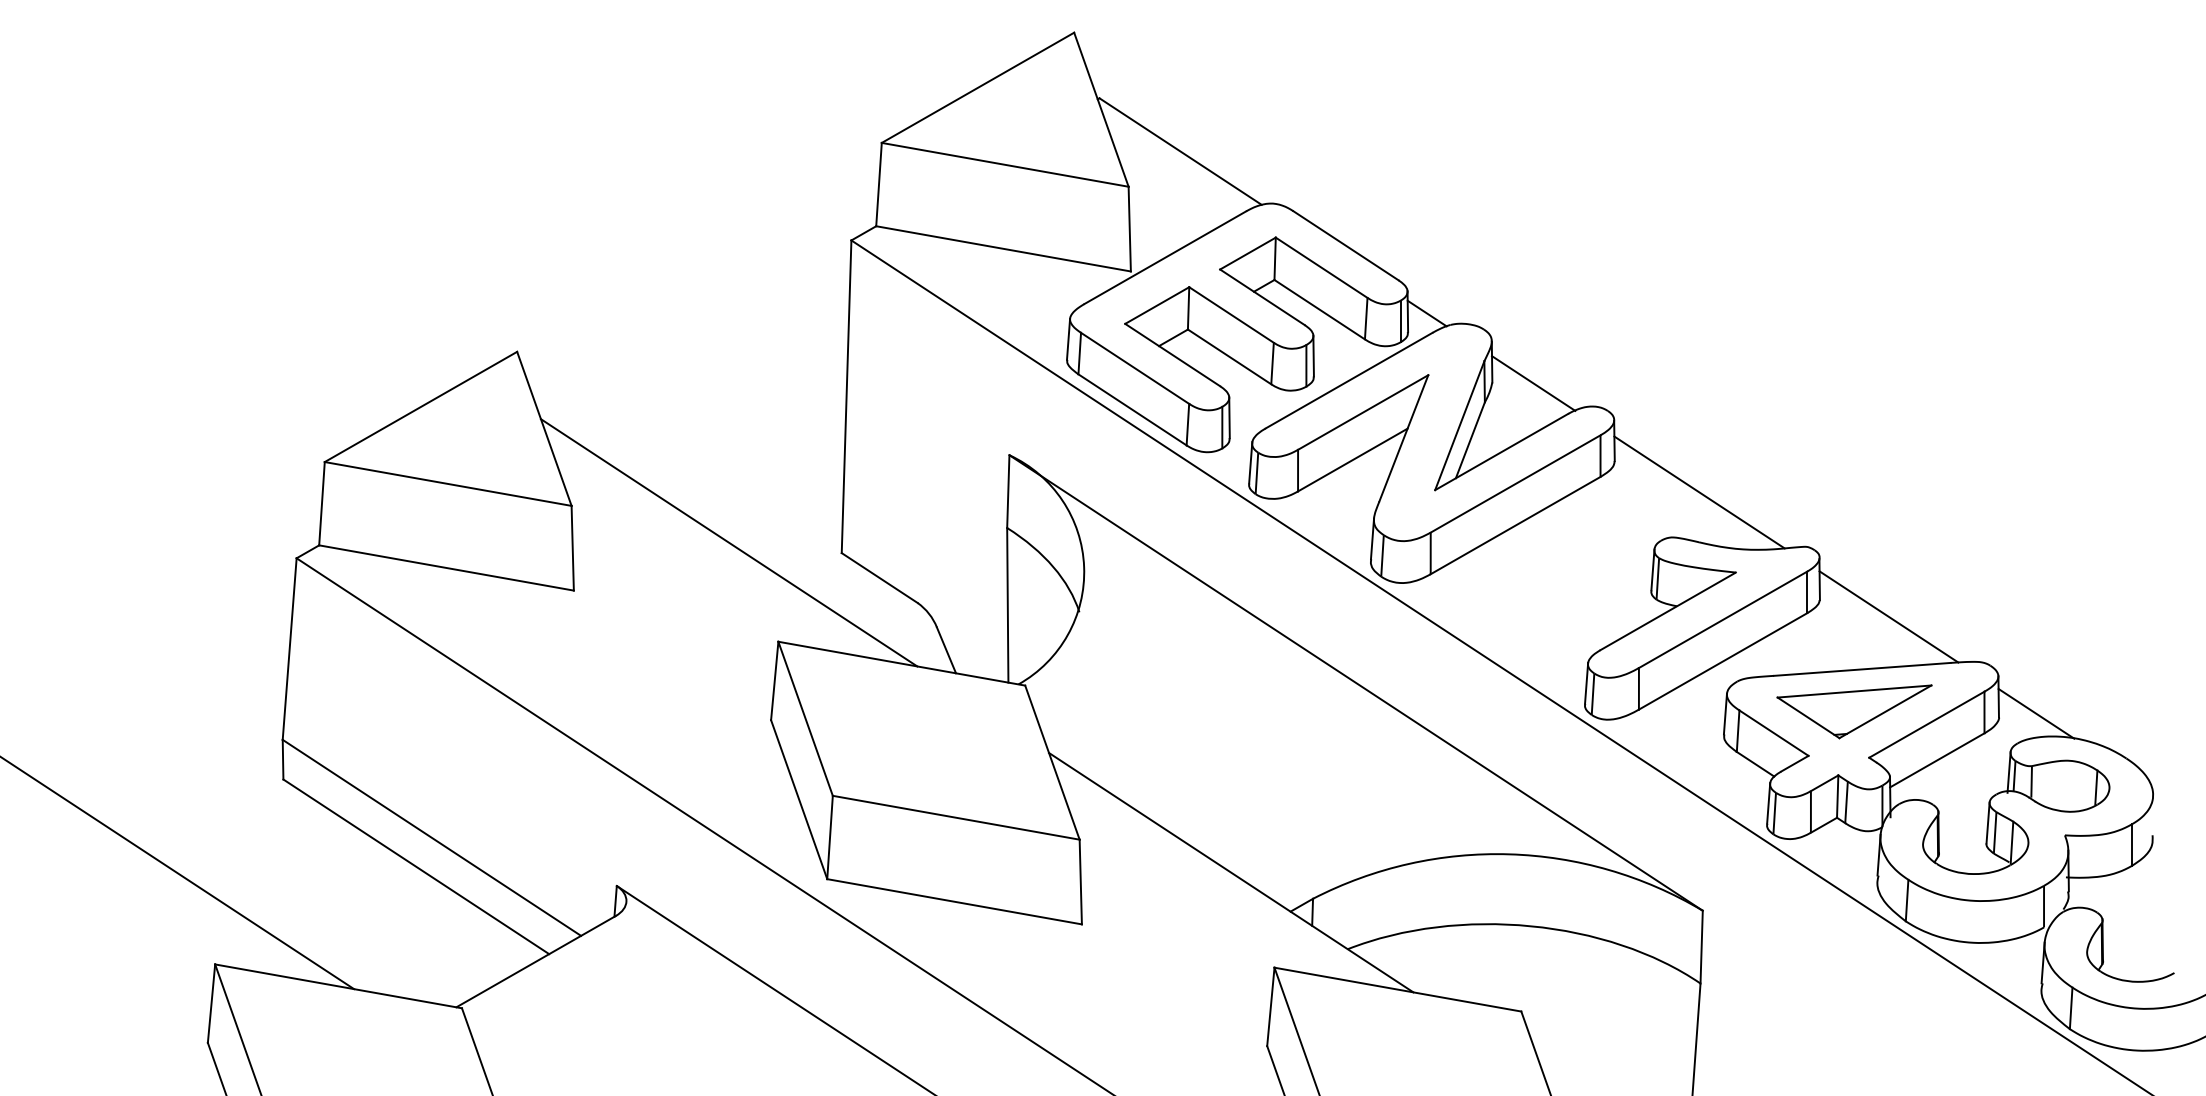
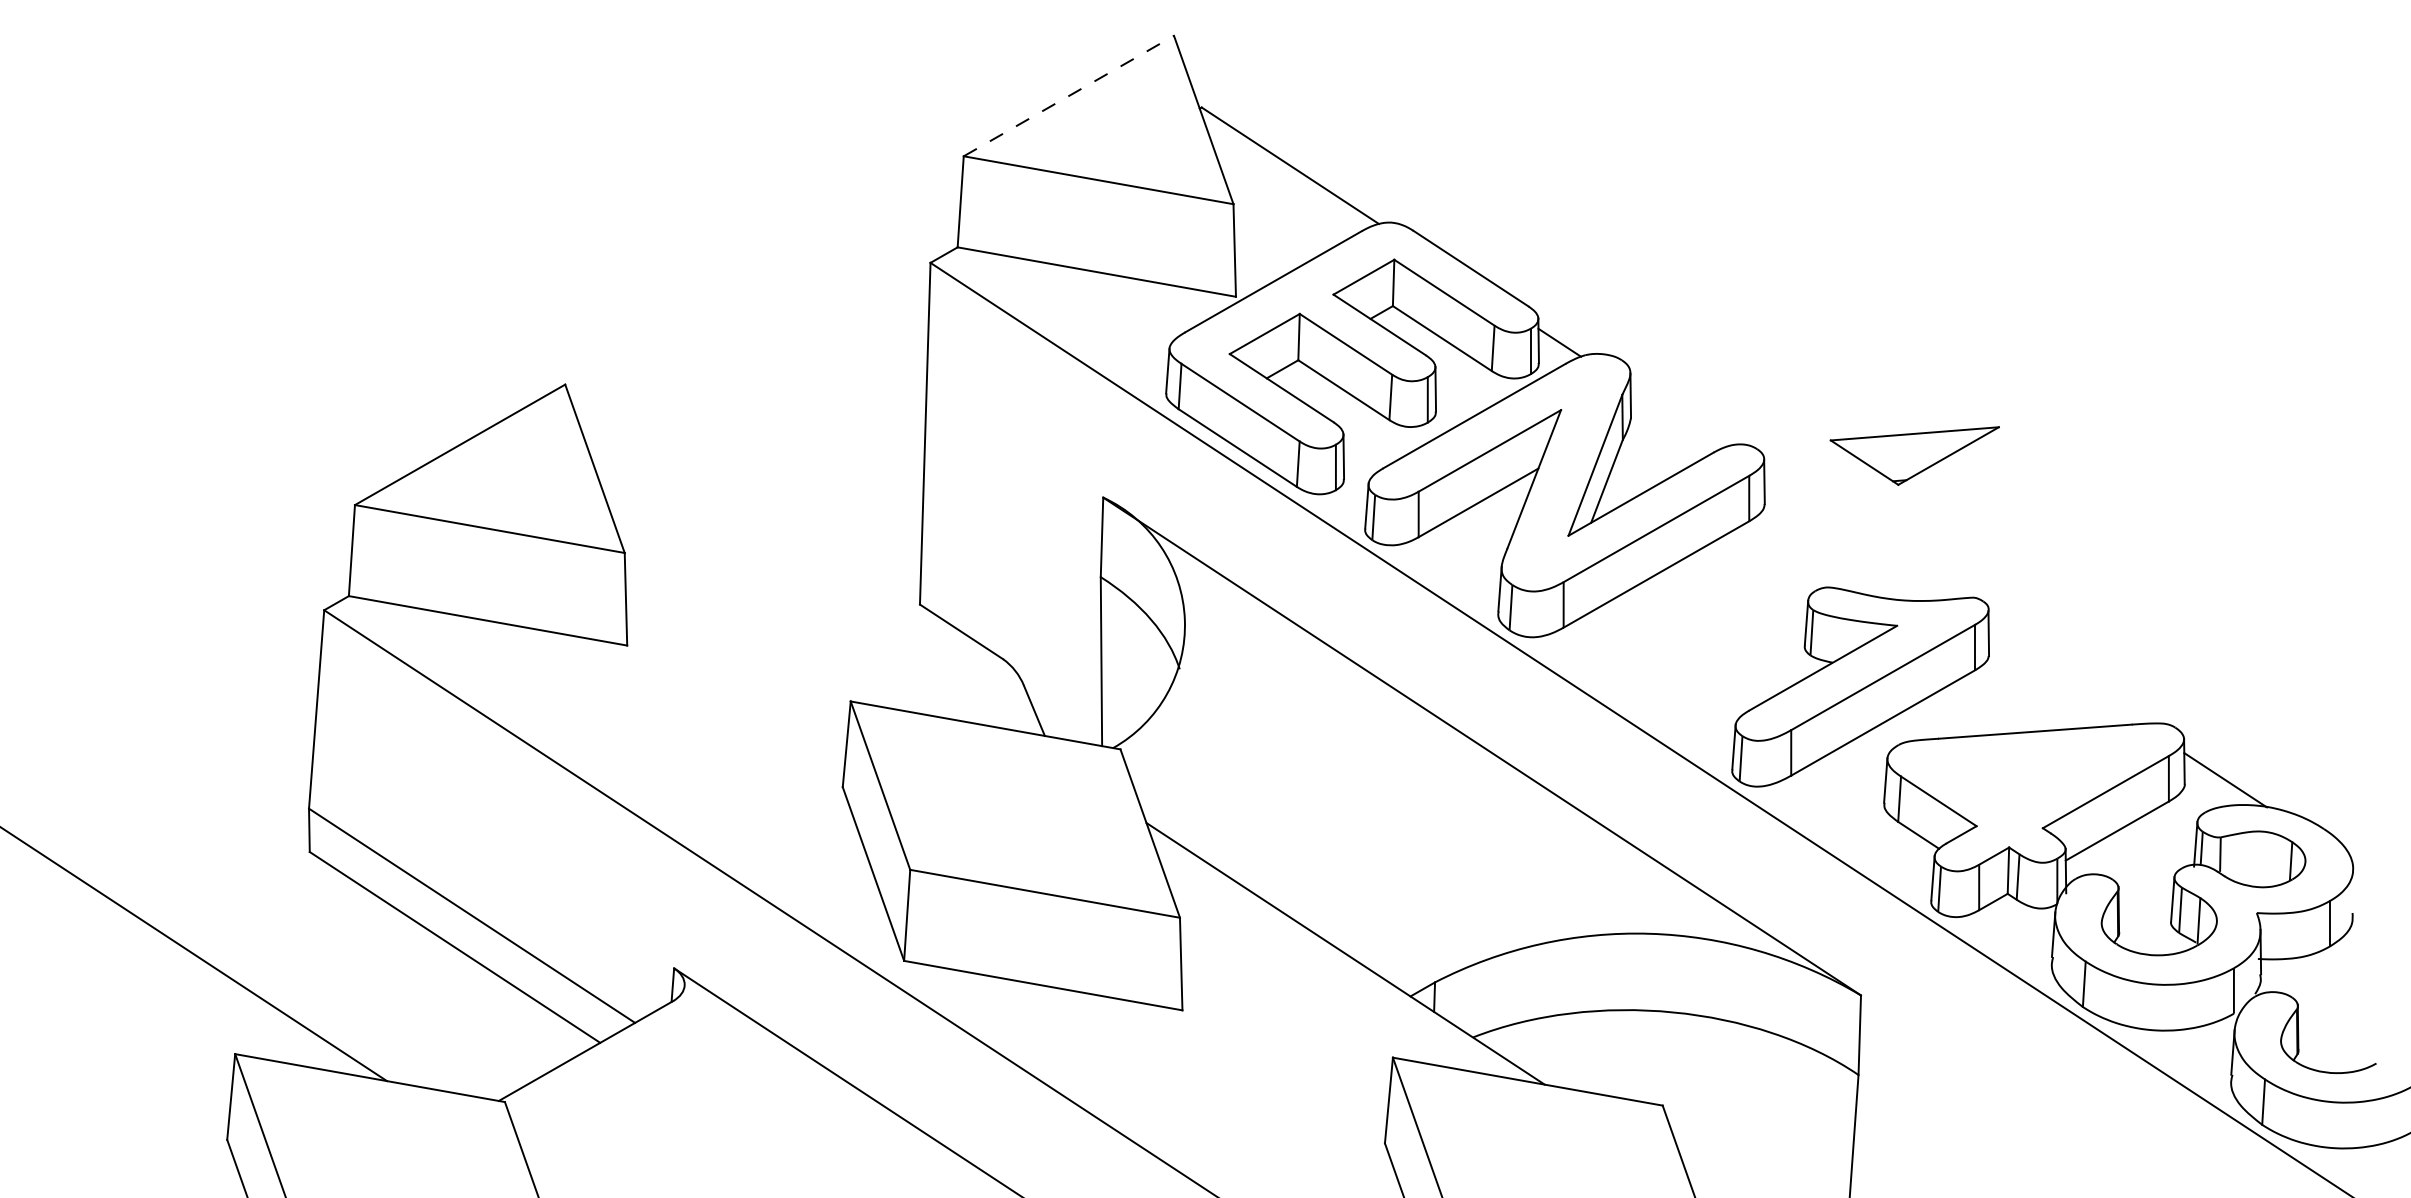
line: (978, 87) -> (1069, 95), solid -> dashed
line: (1533, 383) -> (1675, 419), removed
line: (1699, 492) -> (1857, 538), removed
line: (728, 542) -> (796, 593), removed
line: (1888, 617) -> (2064, 674), removed
part: (1854, 711) -> (1914, 455), moved

